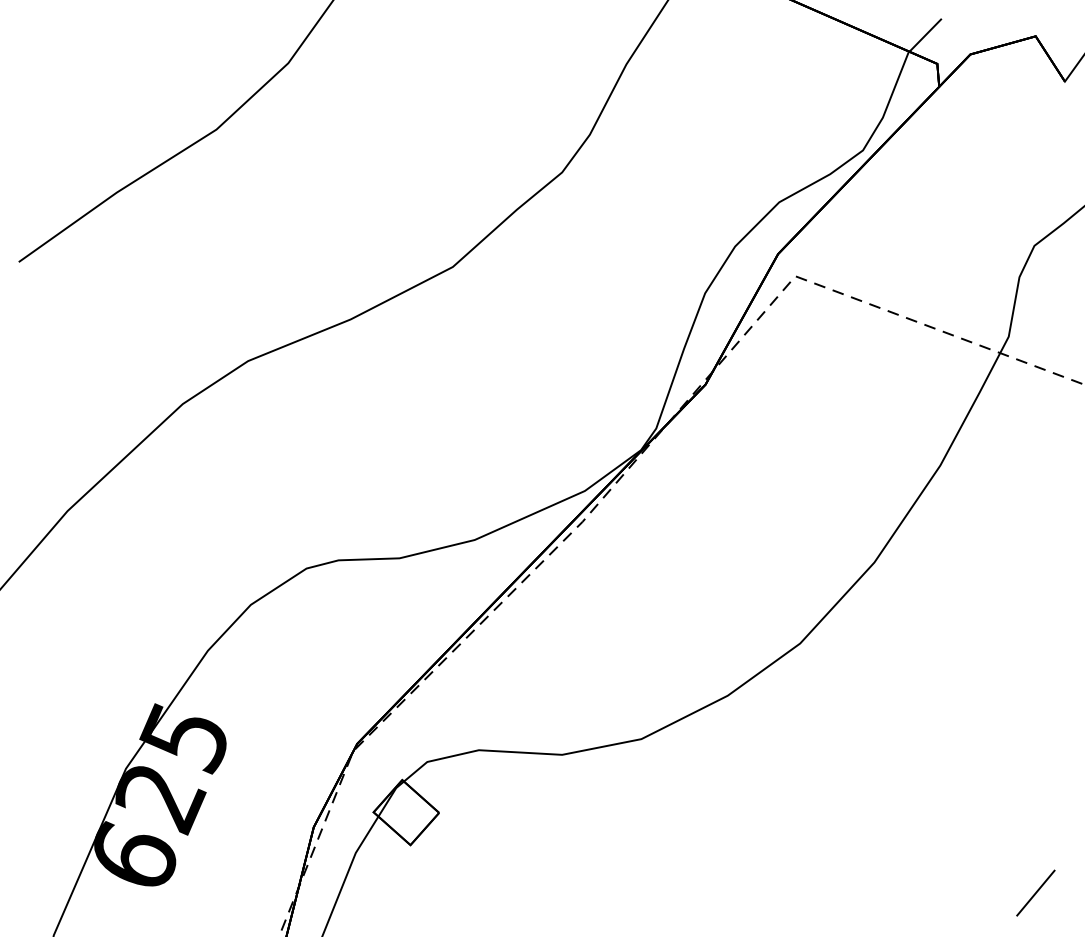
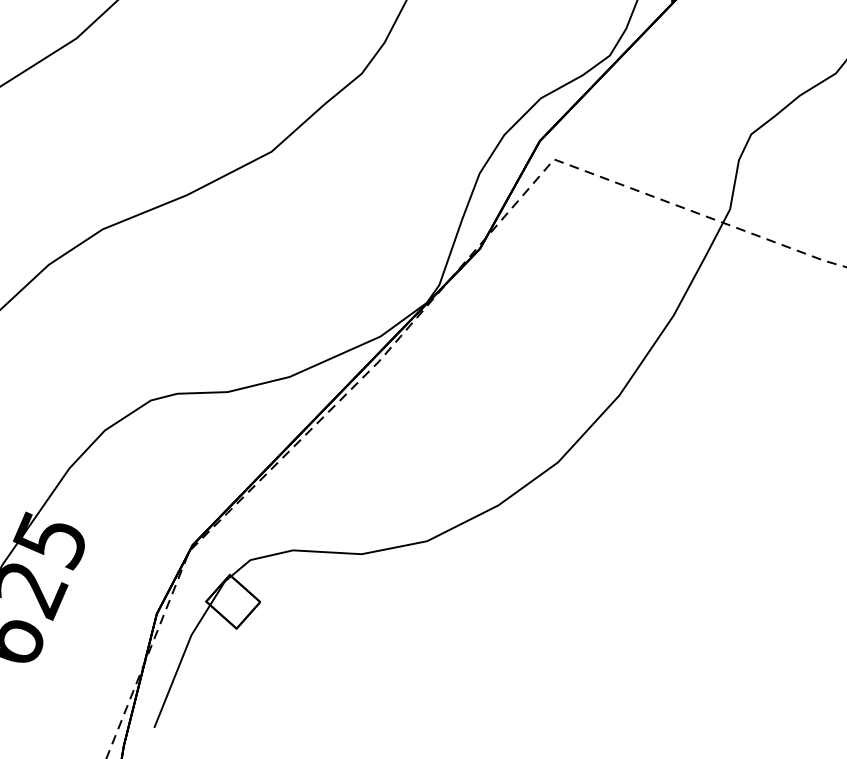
line: (1035, 892) -> (752, 667), removed

